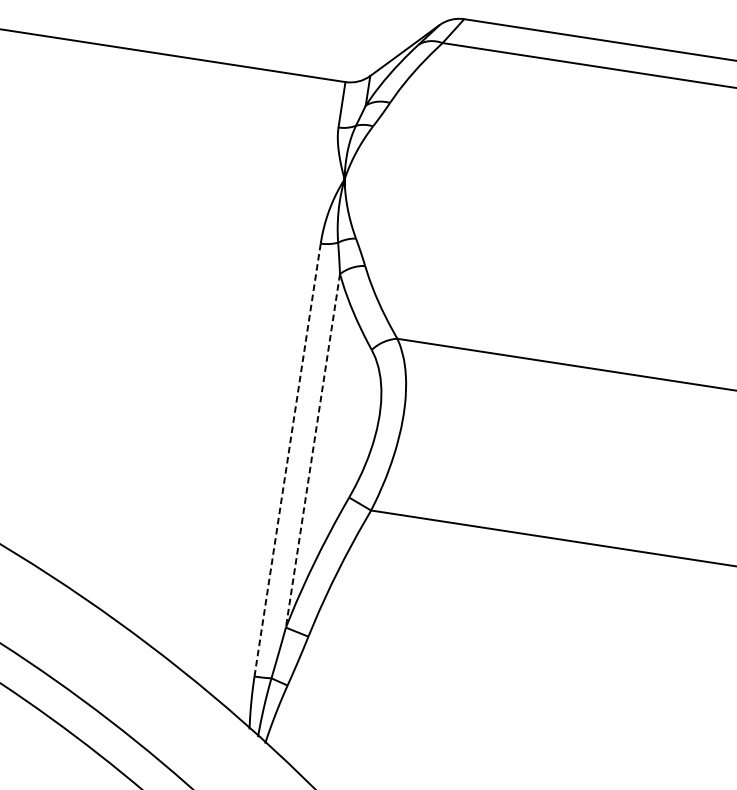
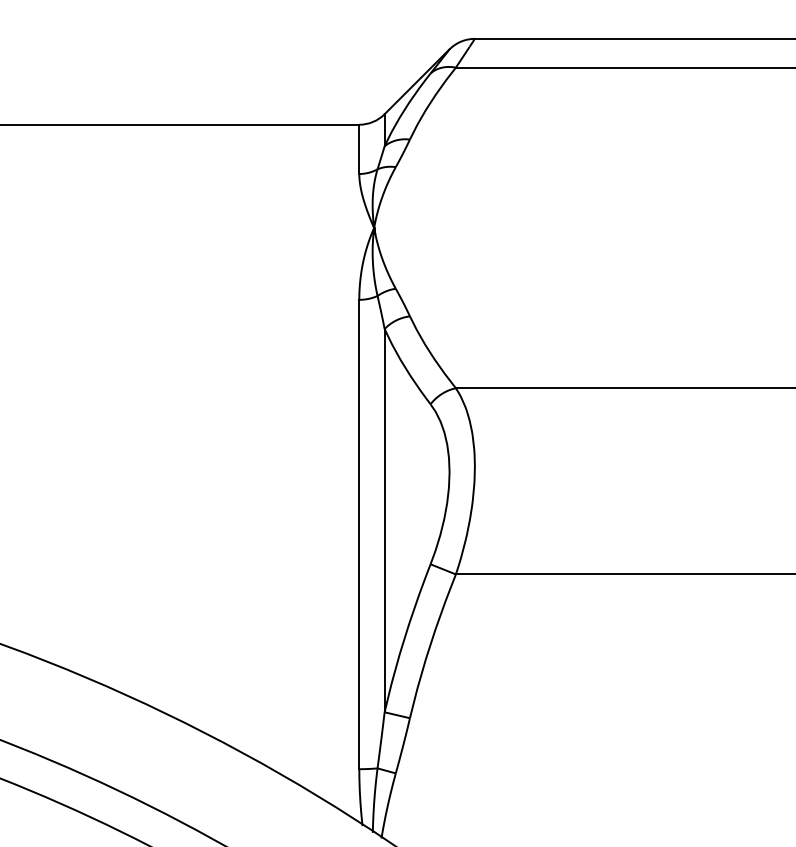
line: (312, 450) -> (384, 520), dashed -> solid
line: (287, 460) -> (359, 534), dashed -> solid

